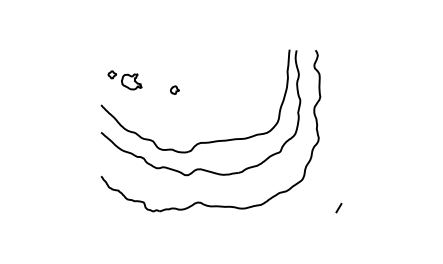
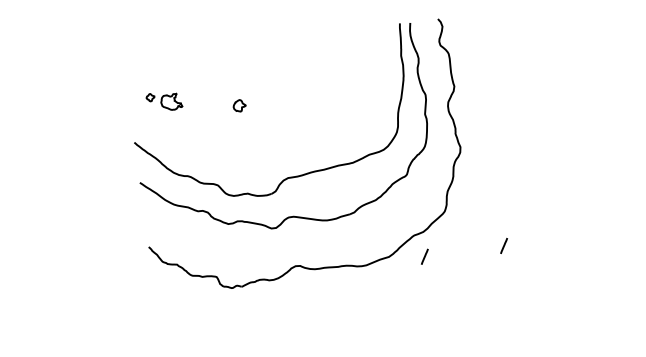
part: (124, 80) -> (163, 101), size x0.7
curve: (284, 208) -> (424, 257), added

